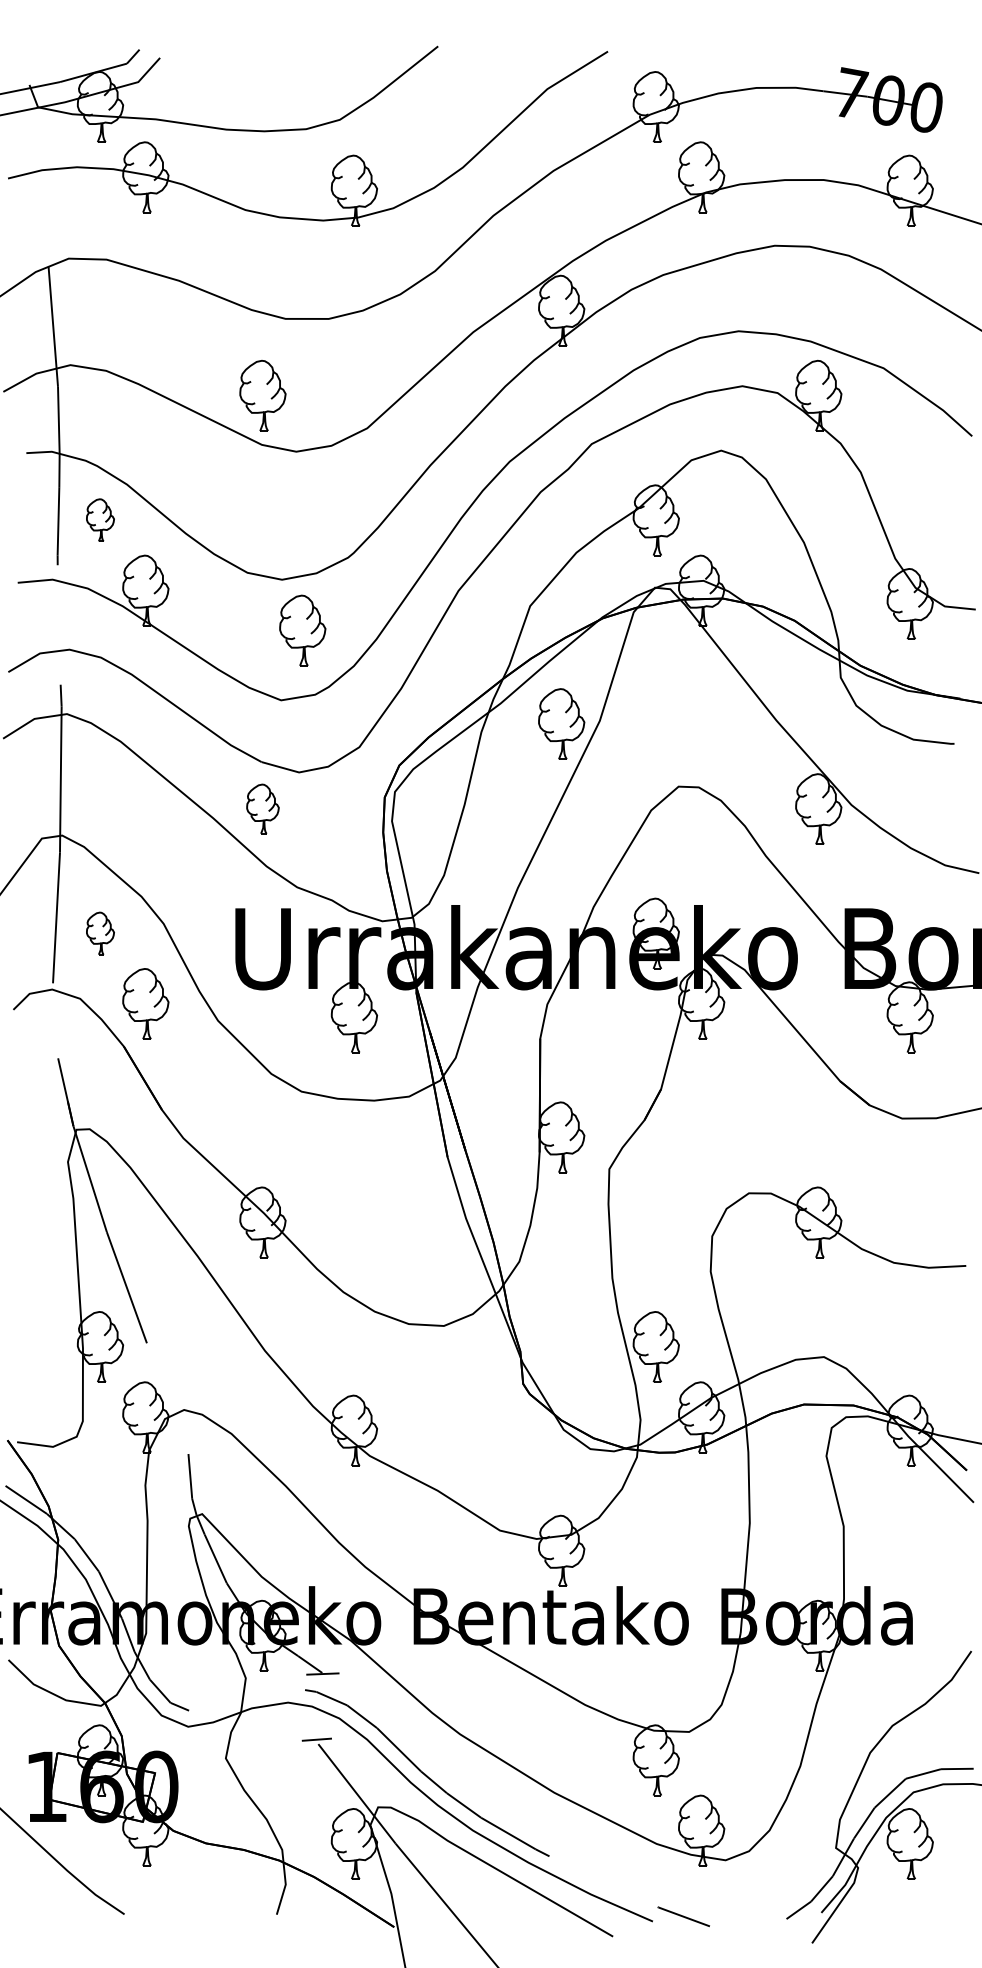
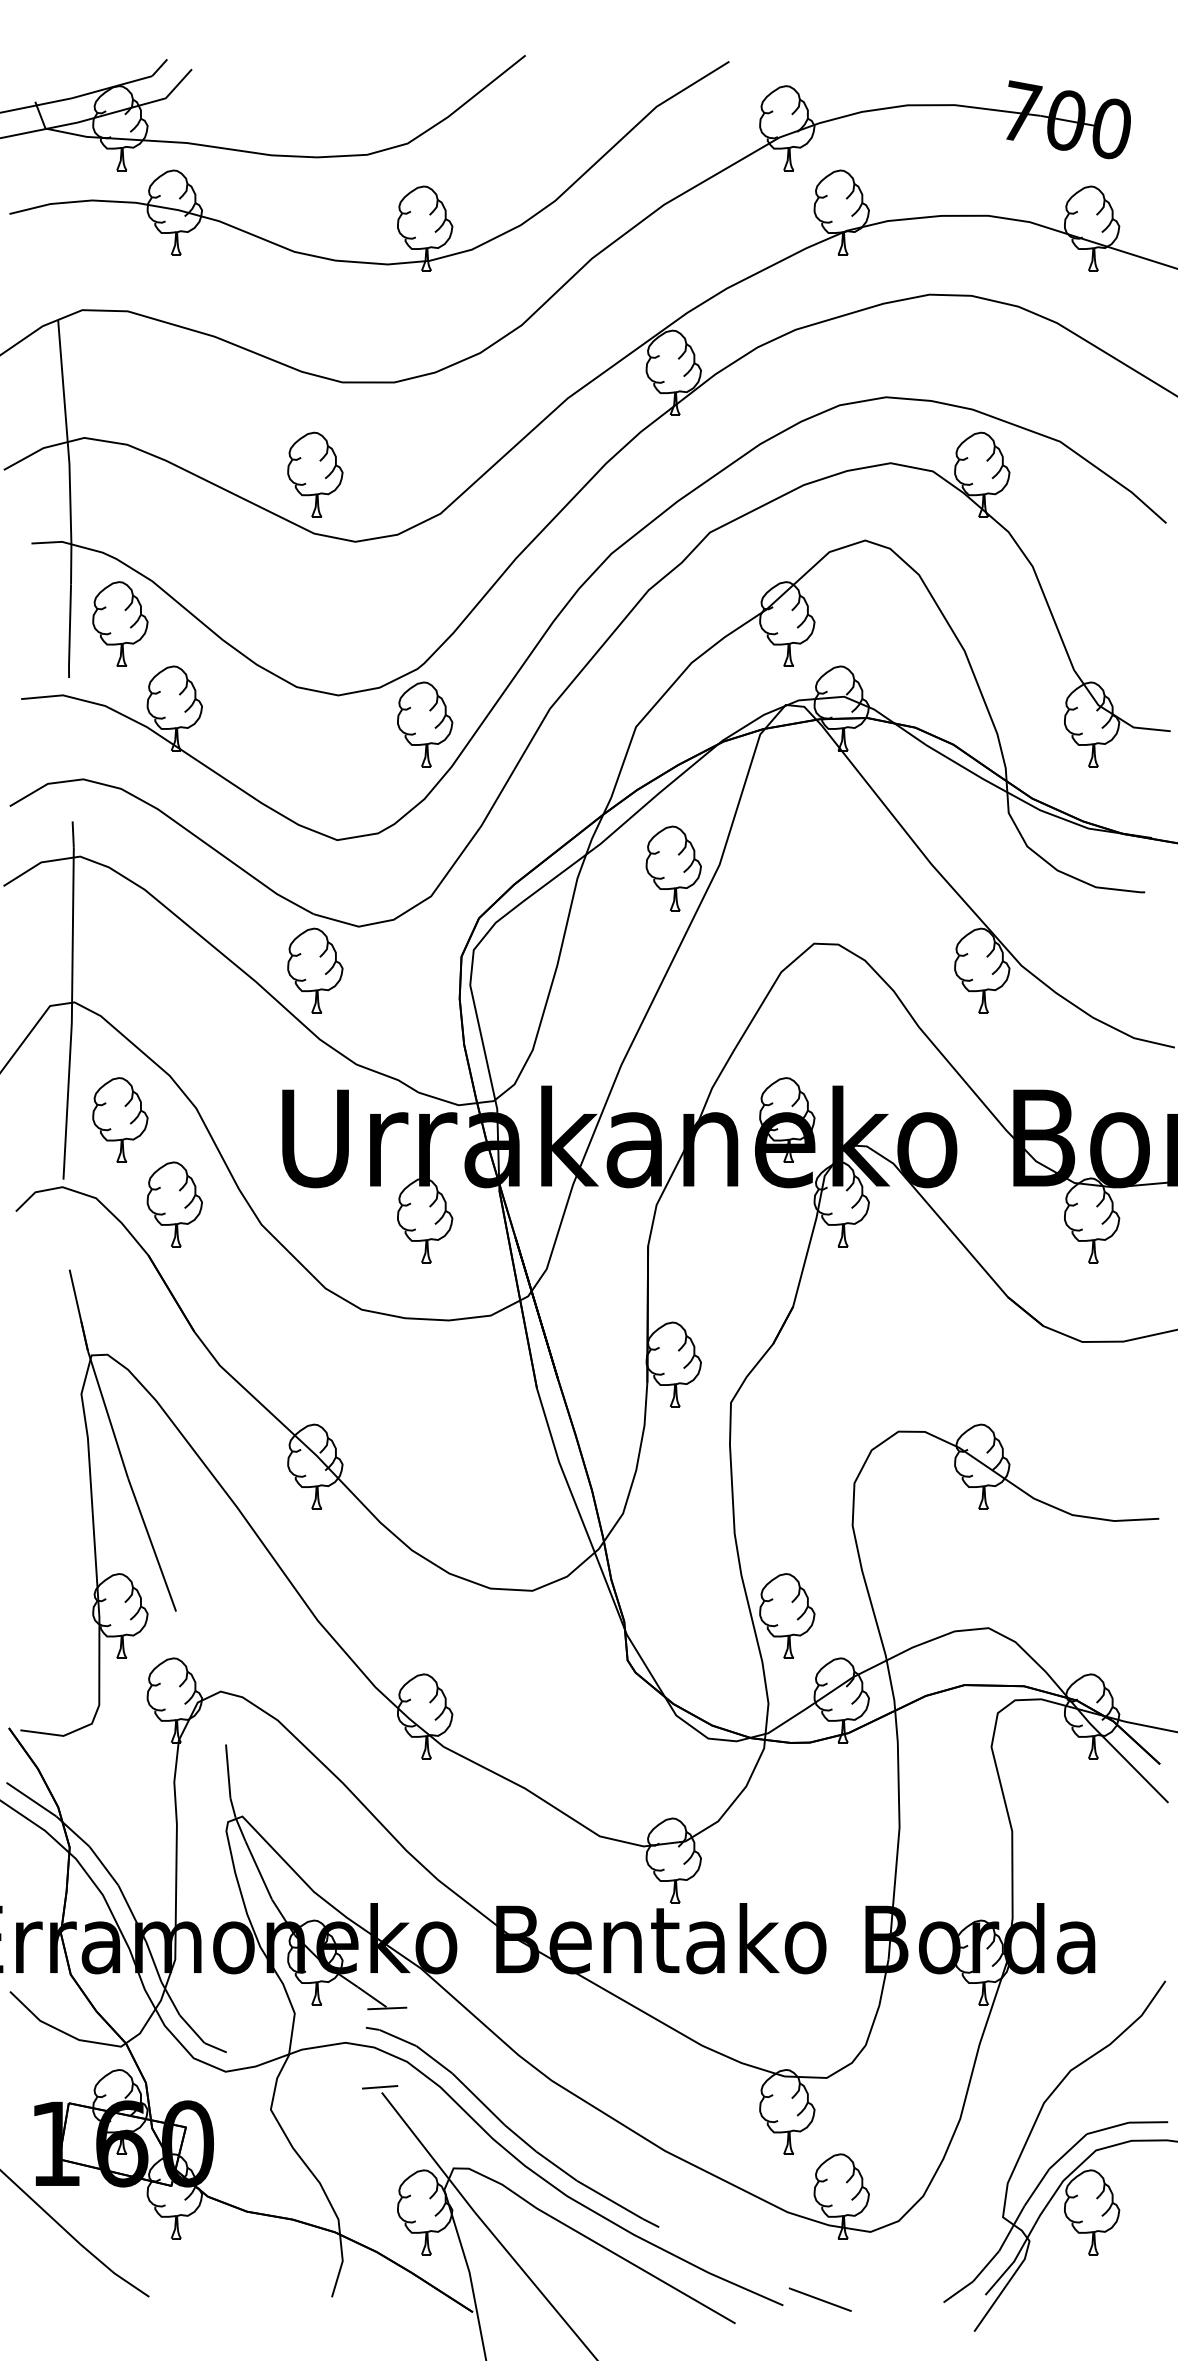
part: (100, 519) -> (120, 623), size x1.67
part: (303, 630) -> (425, 724), moved
part: (263, 808) -> (315, 970), size x1.43
part: (100, 933) -> (120, 1119), size x1.67

